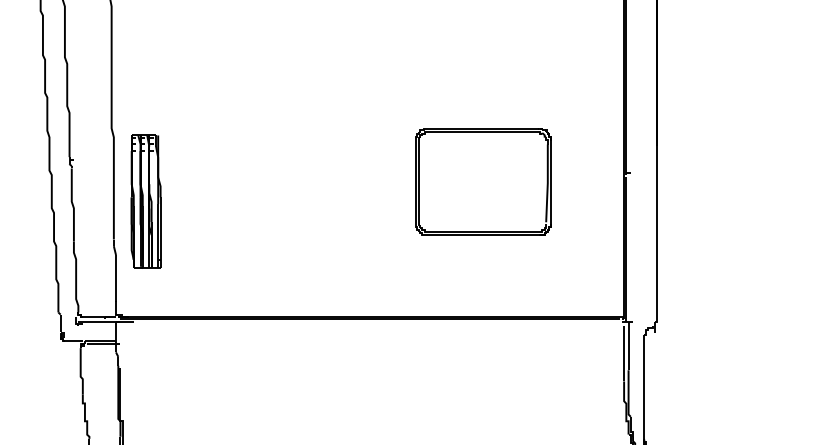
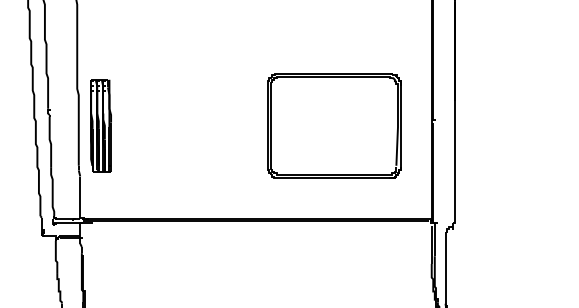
part: (483, 181) -> (334, 125), size x1.43
part: (145, 201) -> (100, 125), moved

